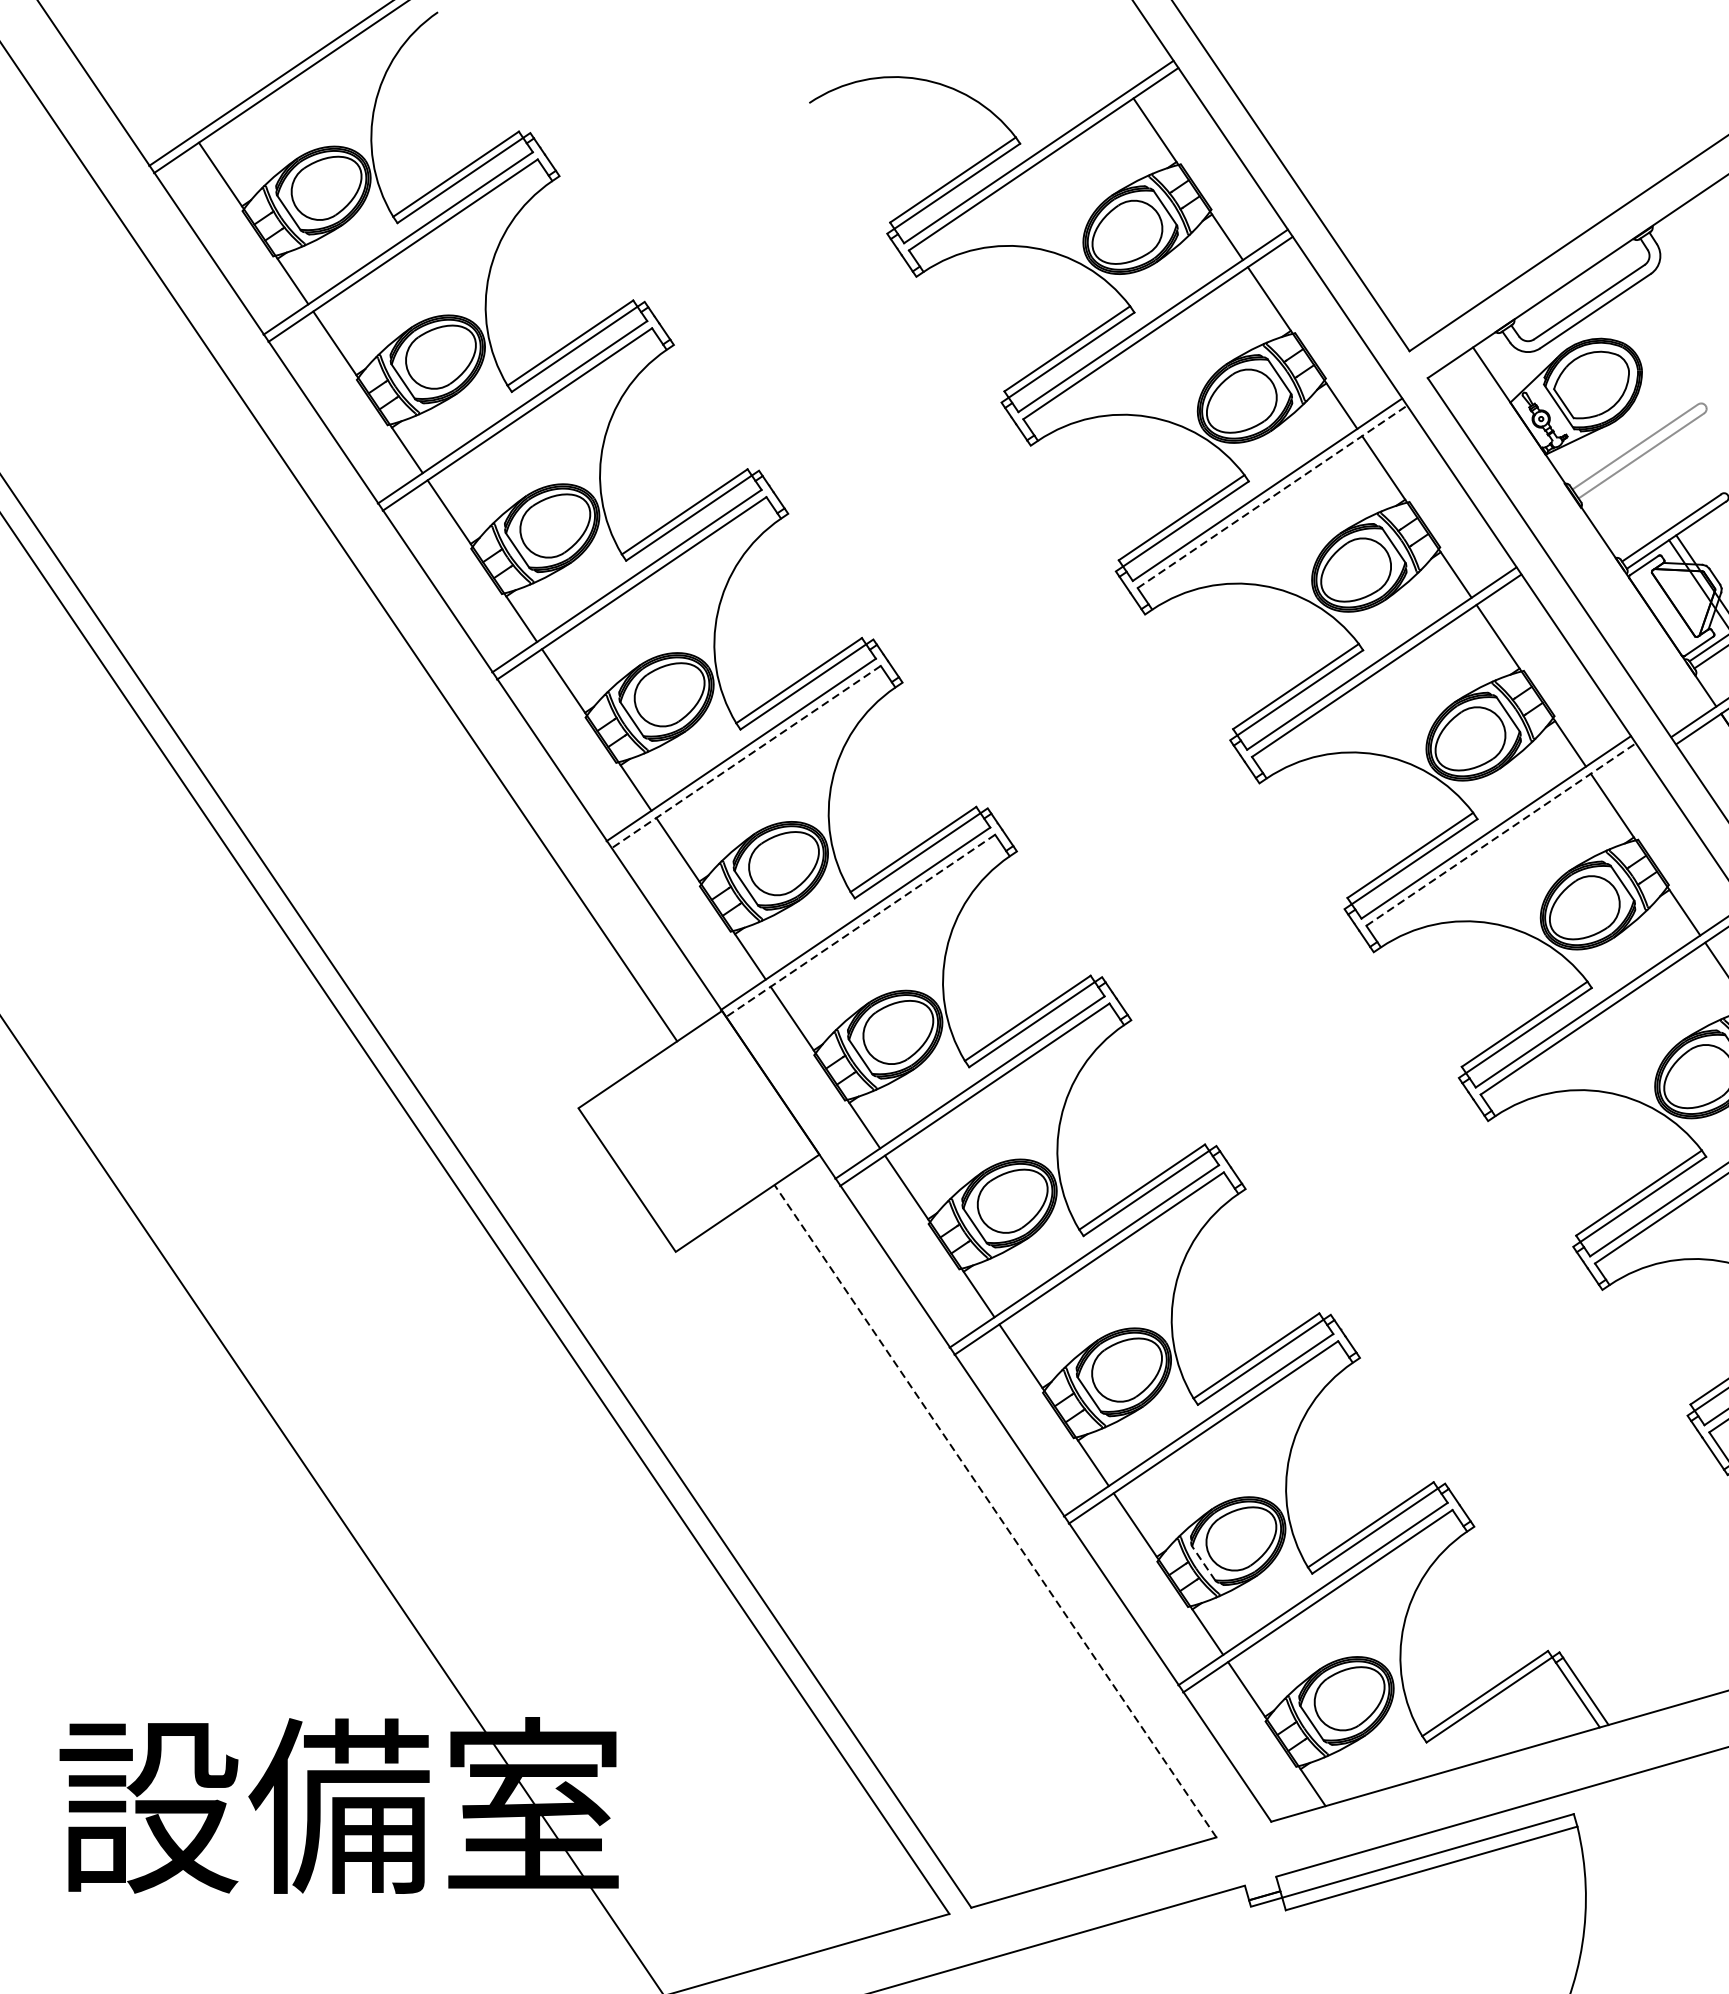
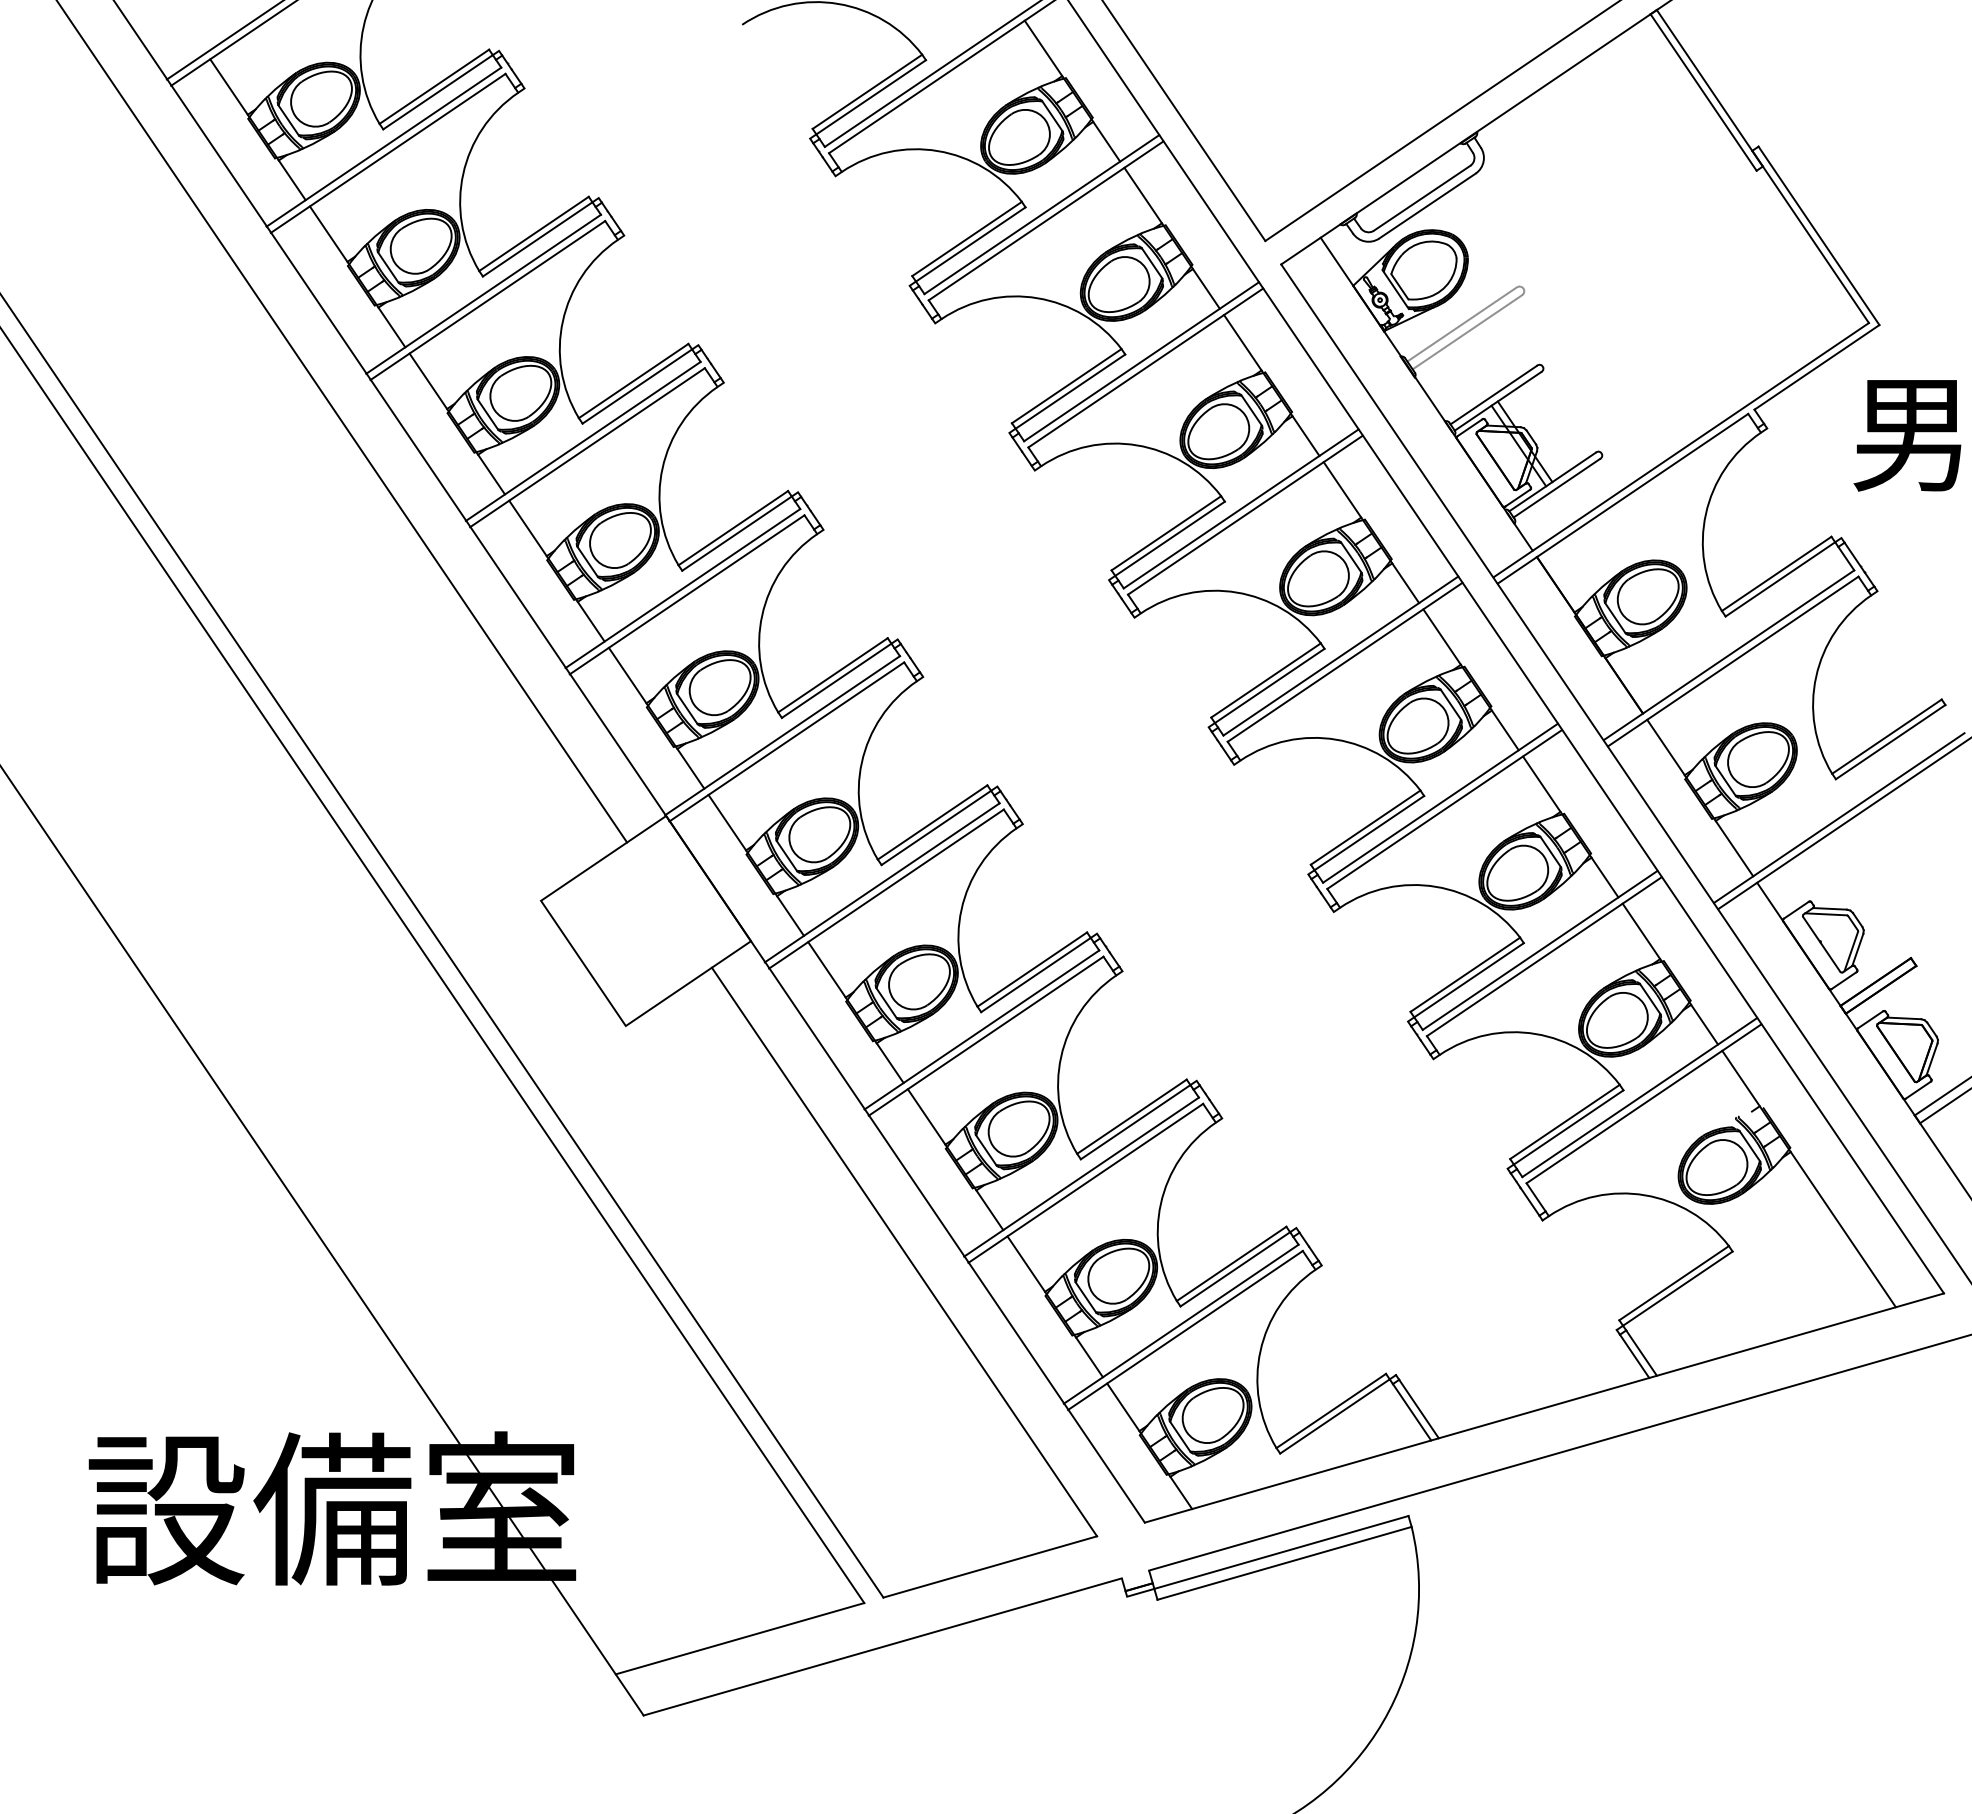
line: (1272, 497) -> (1145, 368), dashed -> solid
line: (746, 756) -> (687, 594), dashed -> solid
line: (1501, 834) -> (1345, 662), dashed -> solid
line: (860, 925) -> (786, 741), dashed -> solid
line: (995, 1510) -> (904, 1251), dashed -> solid
line: (1203, 1563) -> (1085, 1297), dashed -> solid

